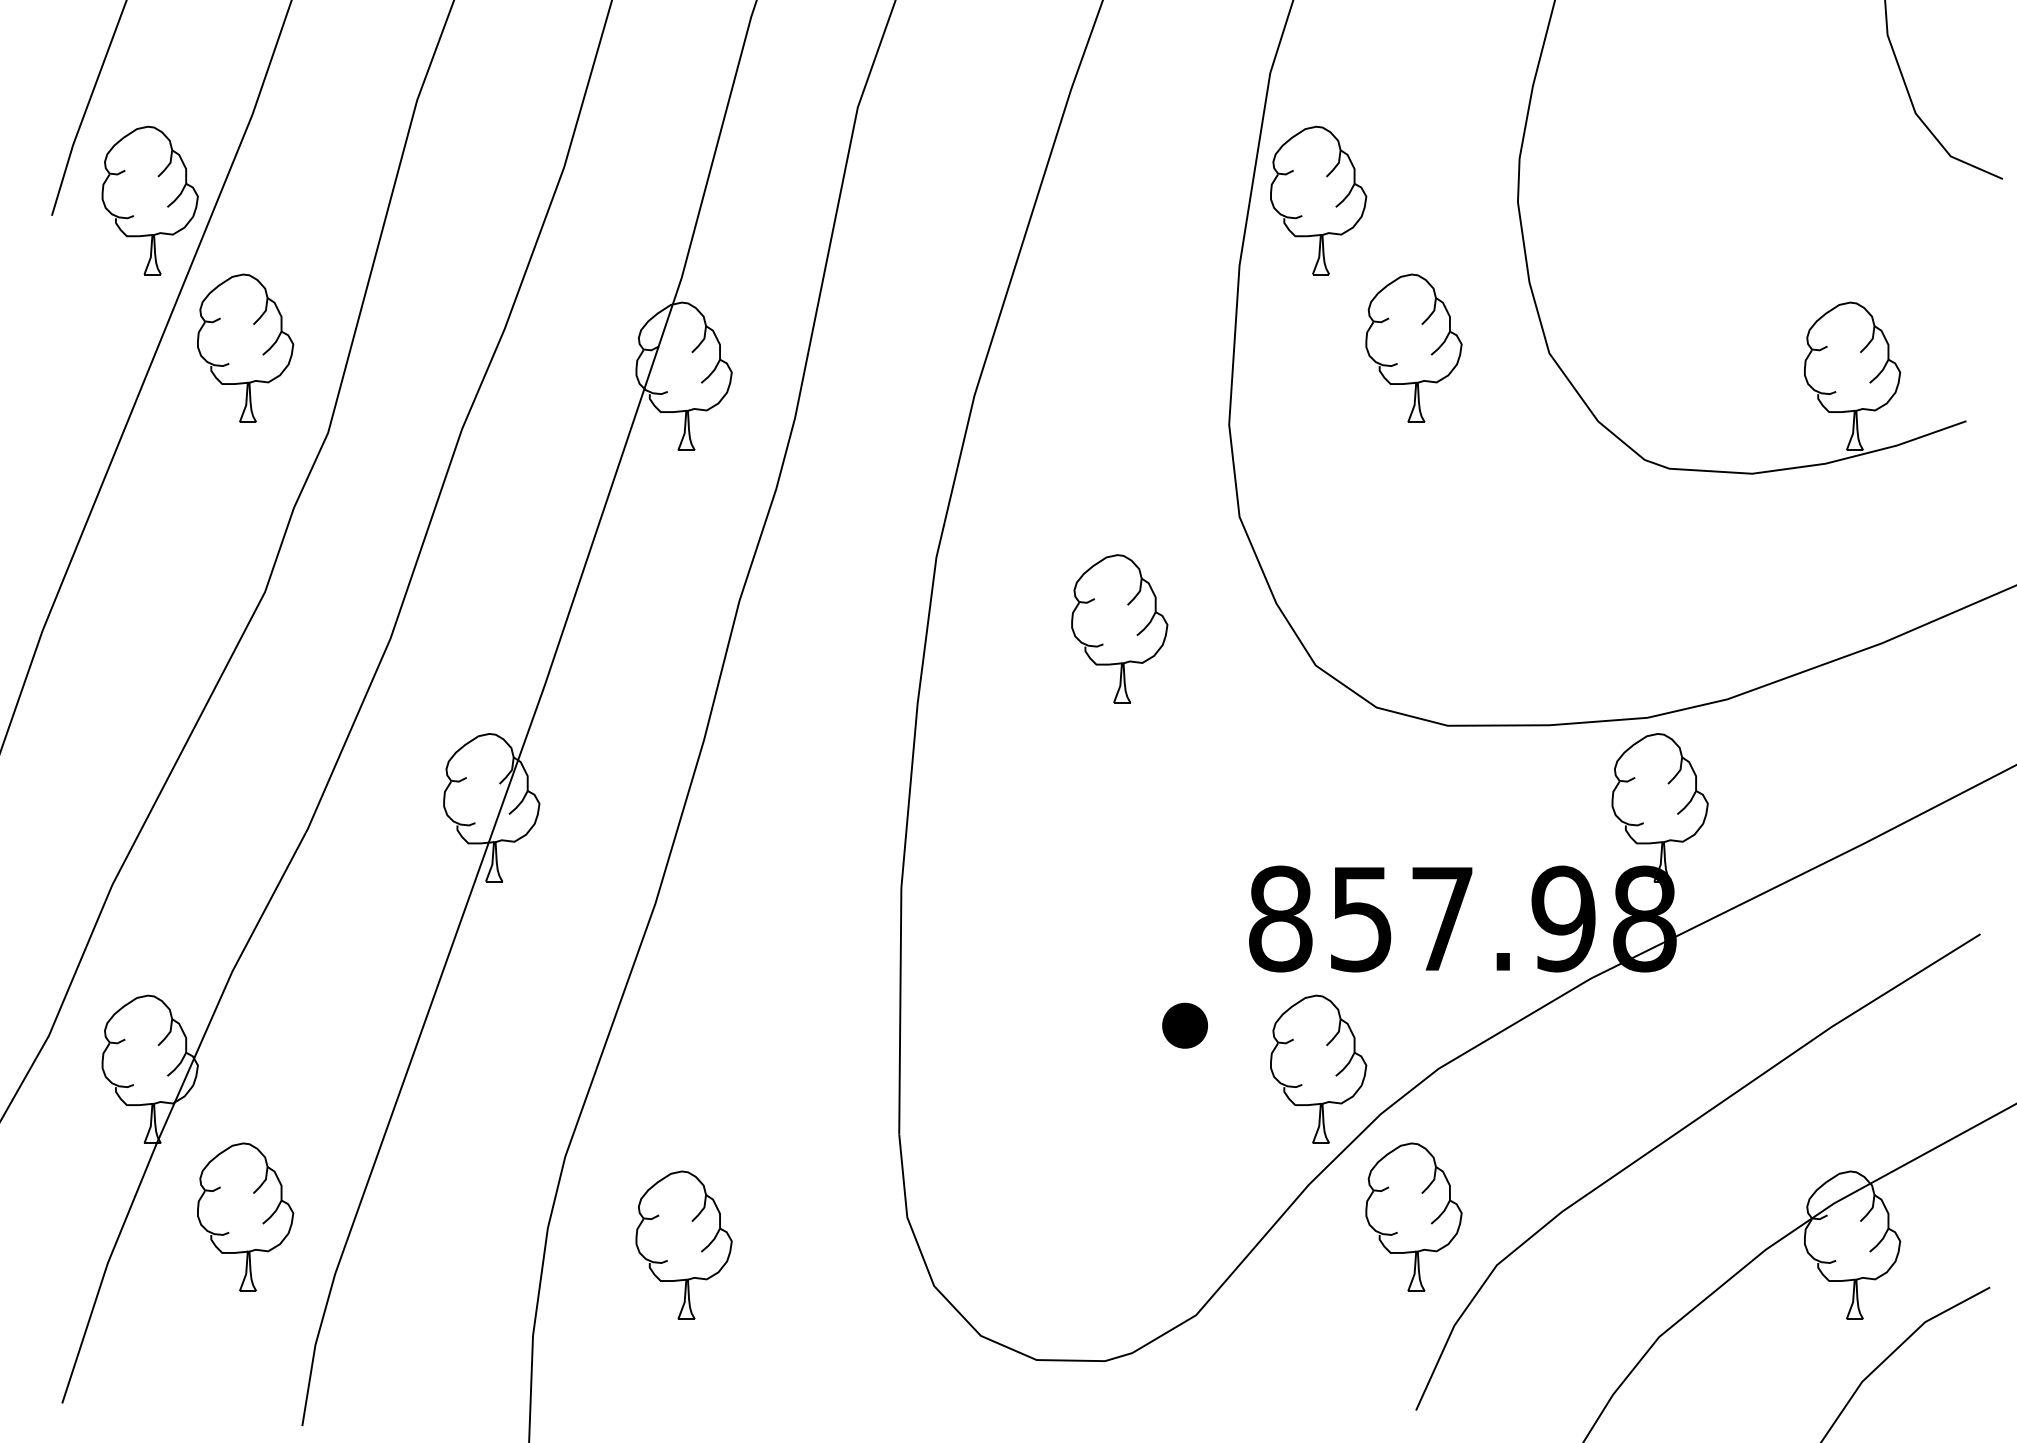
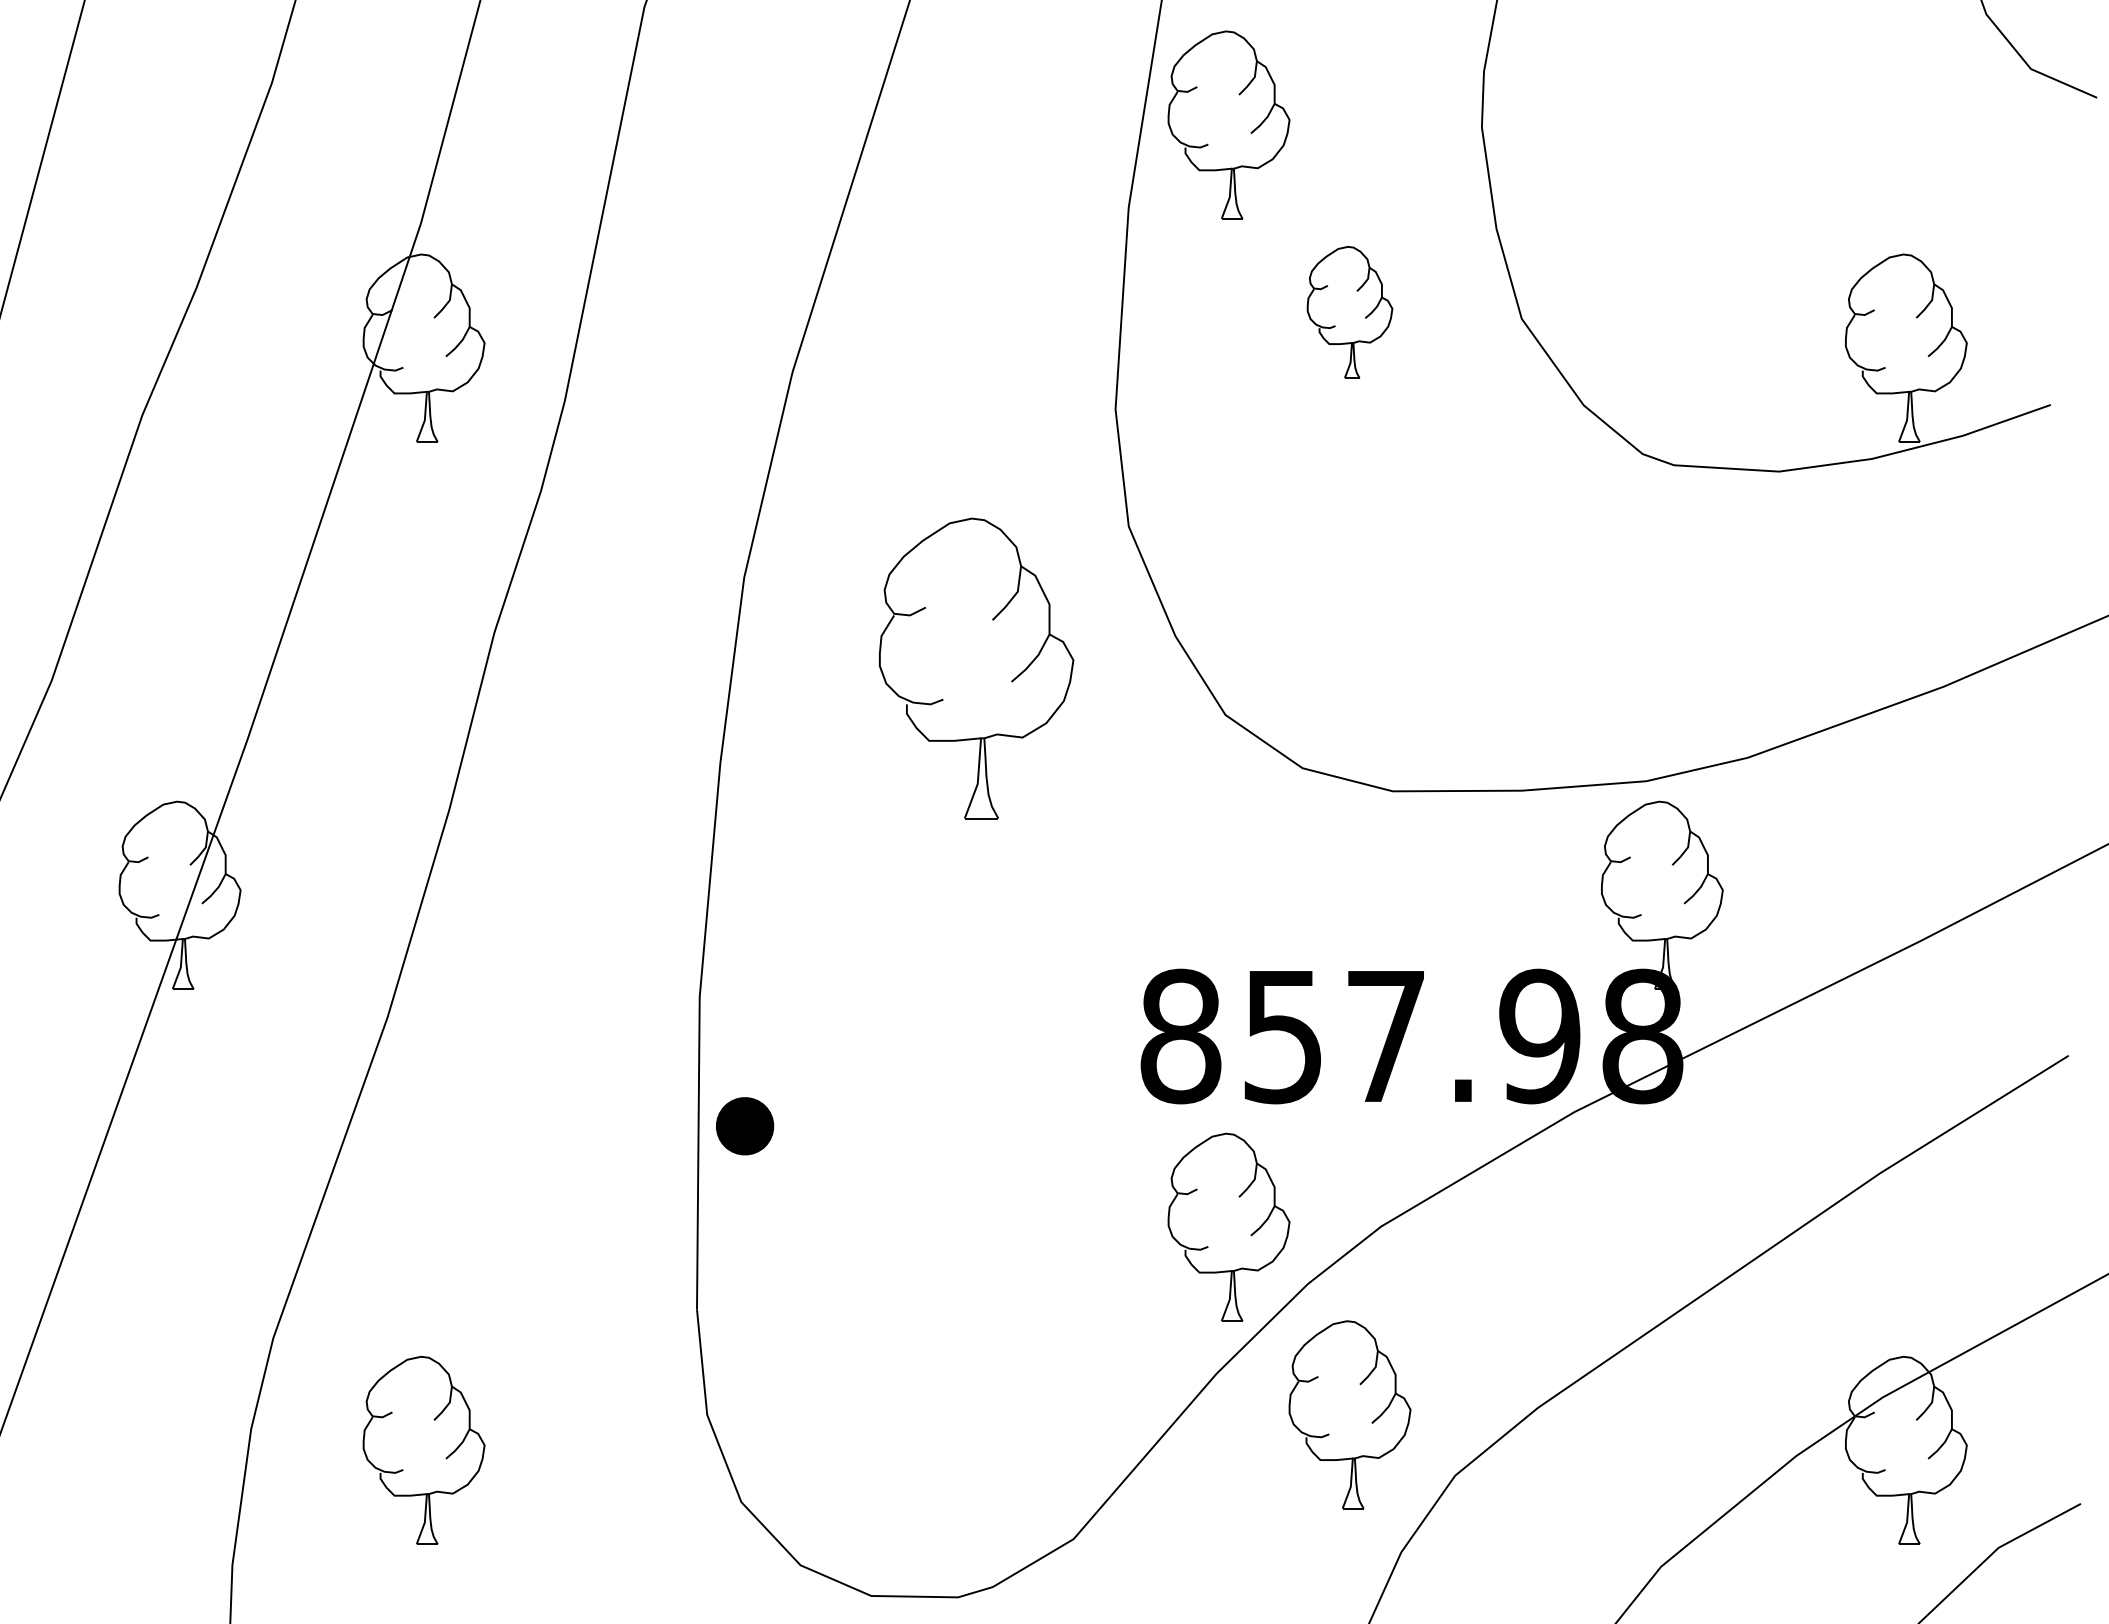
part: (1413, 347) -> (1349, 311), size x0.7
part: (1119, 628) -> (976, 667), size x1.6
part: (1184, 1025) -> (744, 1125), moved

